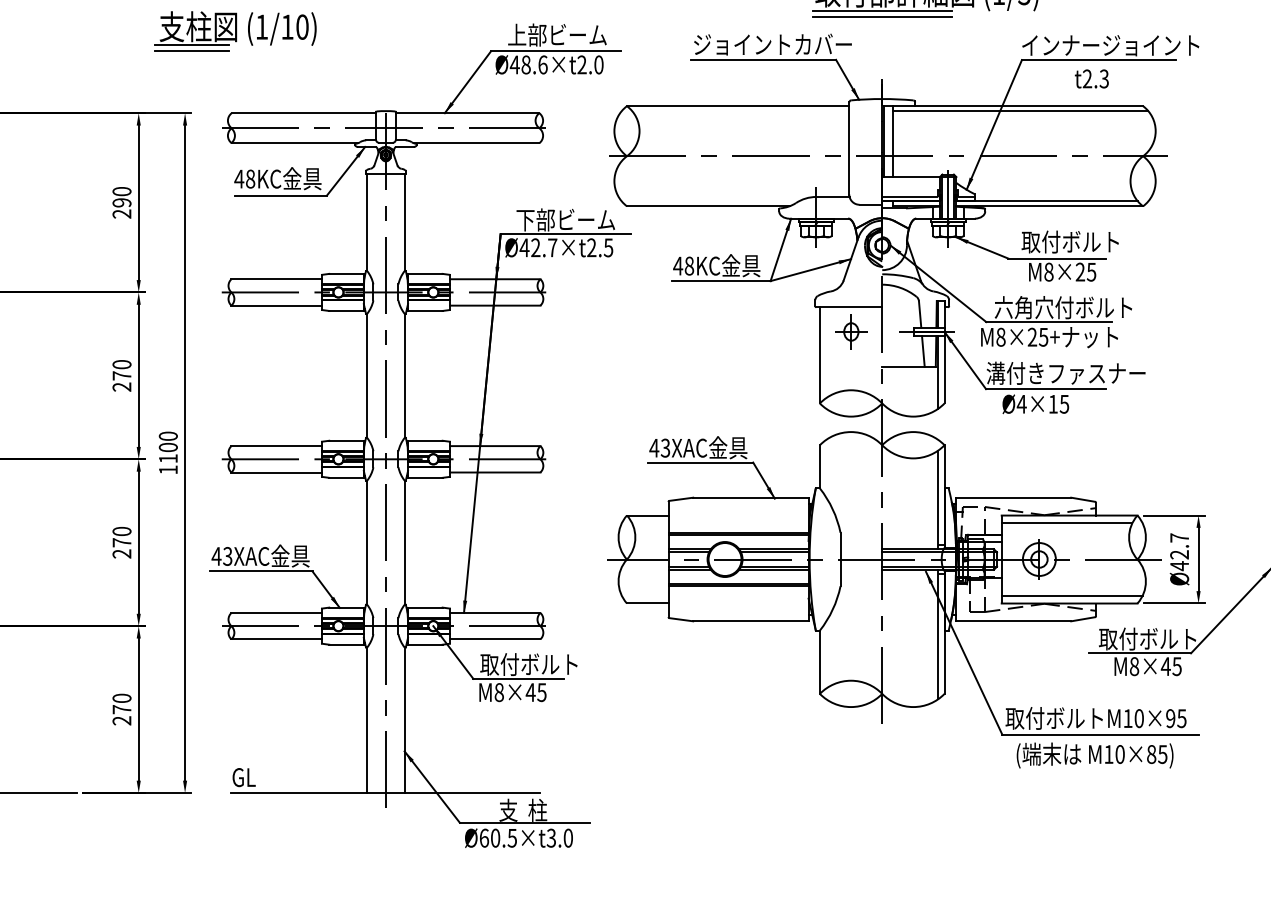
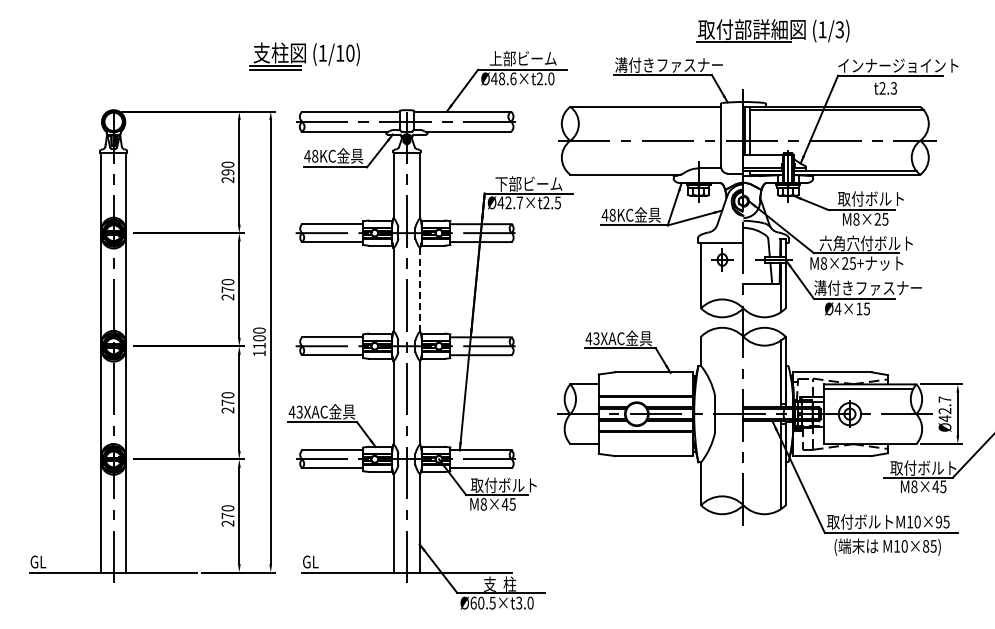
line: (882, 17) -> (743, 46), removed
text: (762, 43) -> (662, 64), ジョイントカバー -> 溝付きファスナー
line: (404, 375) -> (419, 289), solid -> dashed
line: (1071, 595) -> (871, 438), removed

